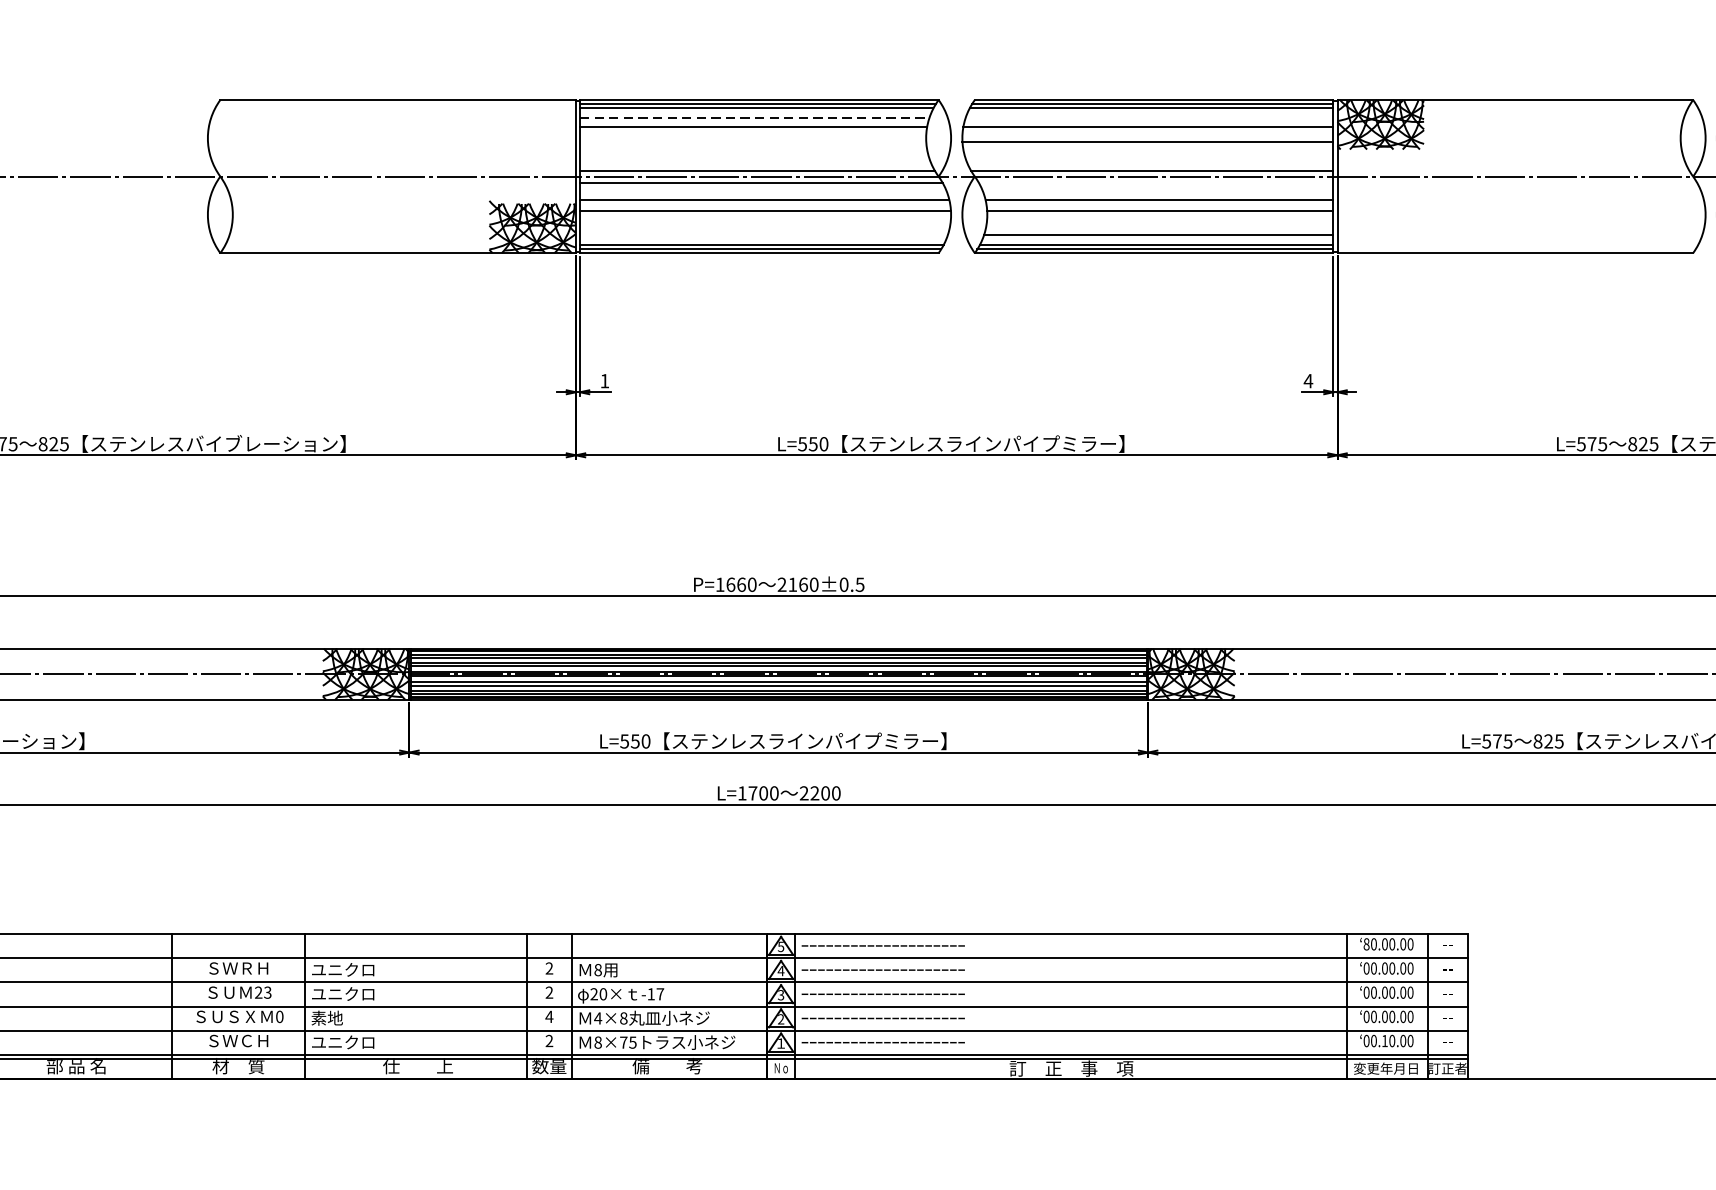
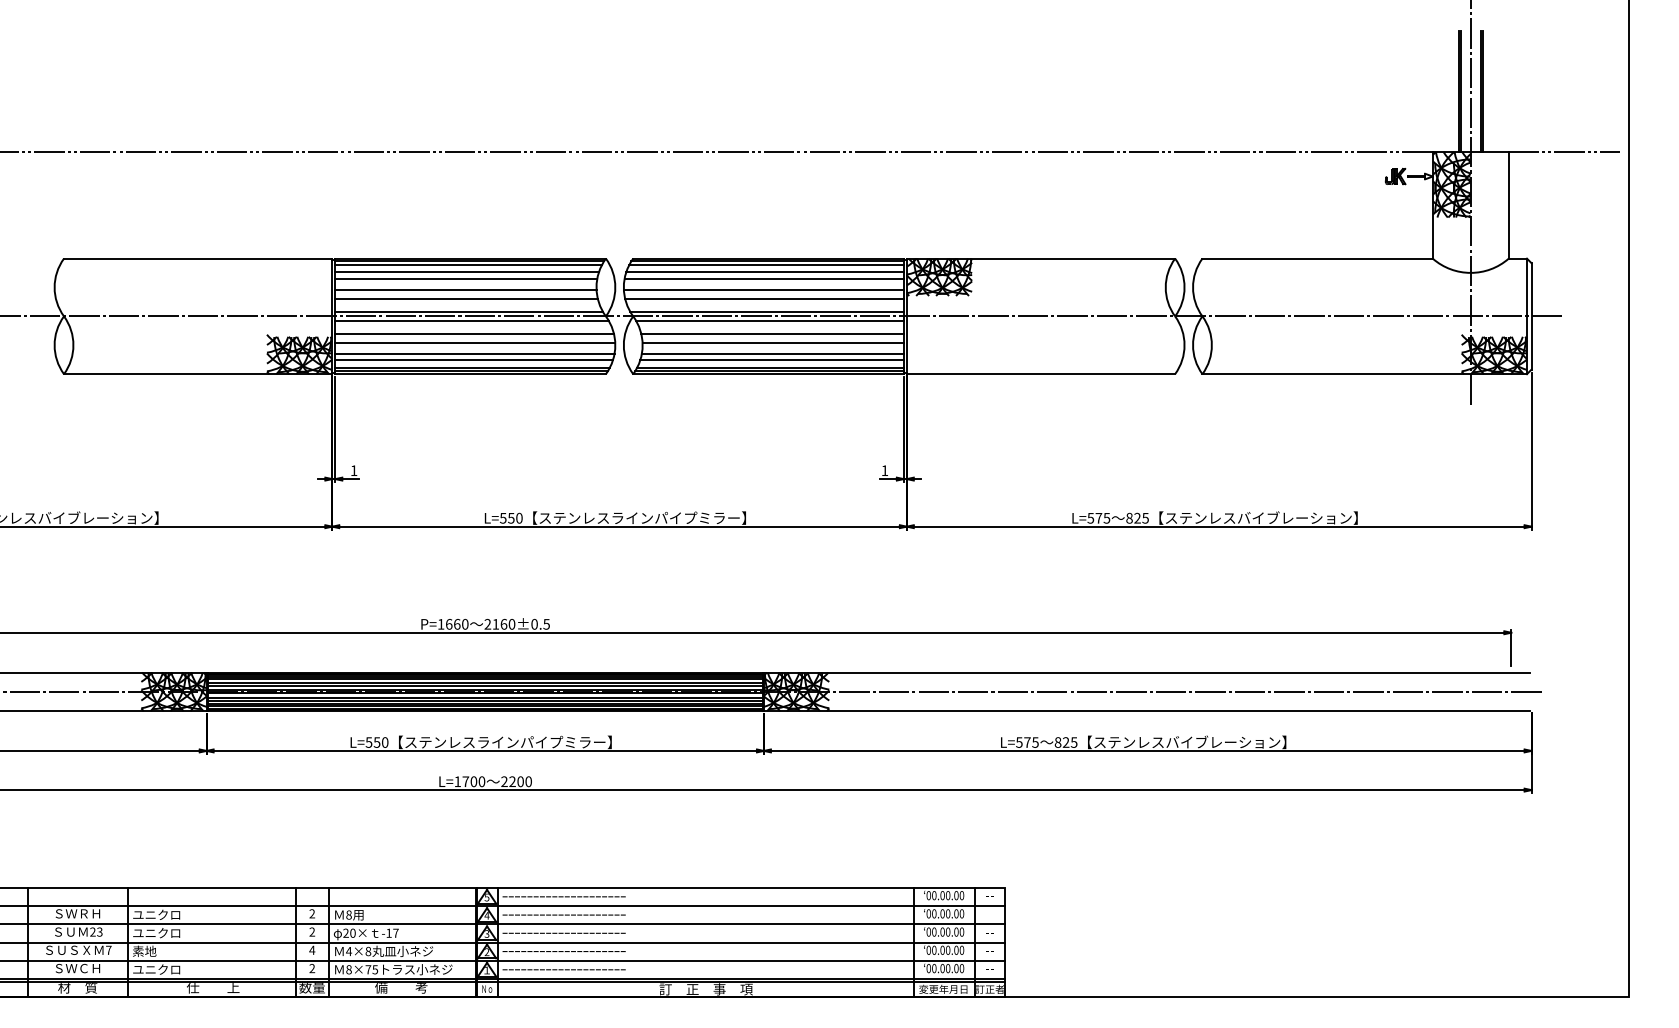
line: (755, 118) -> (467, 272), dashed -> solid
line: (1148, 118) -> (764, 272), added
line: (752, 142) -> (465, 290), added
line: (753, 152) -> (466, 298), added
line: (1148, 152) -> (764, 298), added
line: (1155, 182) -> (769, 320), added
line: (764, 225) -> (474, 353), added
line: (1159, 225) -> (772, 353), added
line: (763, 235) -> (473, 360), added
text: (1307, 380) -> (884, 470), 4 -> 1
text: (1366, 944) -> (928, 895), 80.00.00 -> 00.00.00
text: (279, 1015) -> (108, 949), 0 -> 7
text: (1384, 1040) -> (942, 968), 00.10.00 -> 00.00.00

